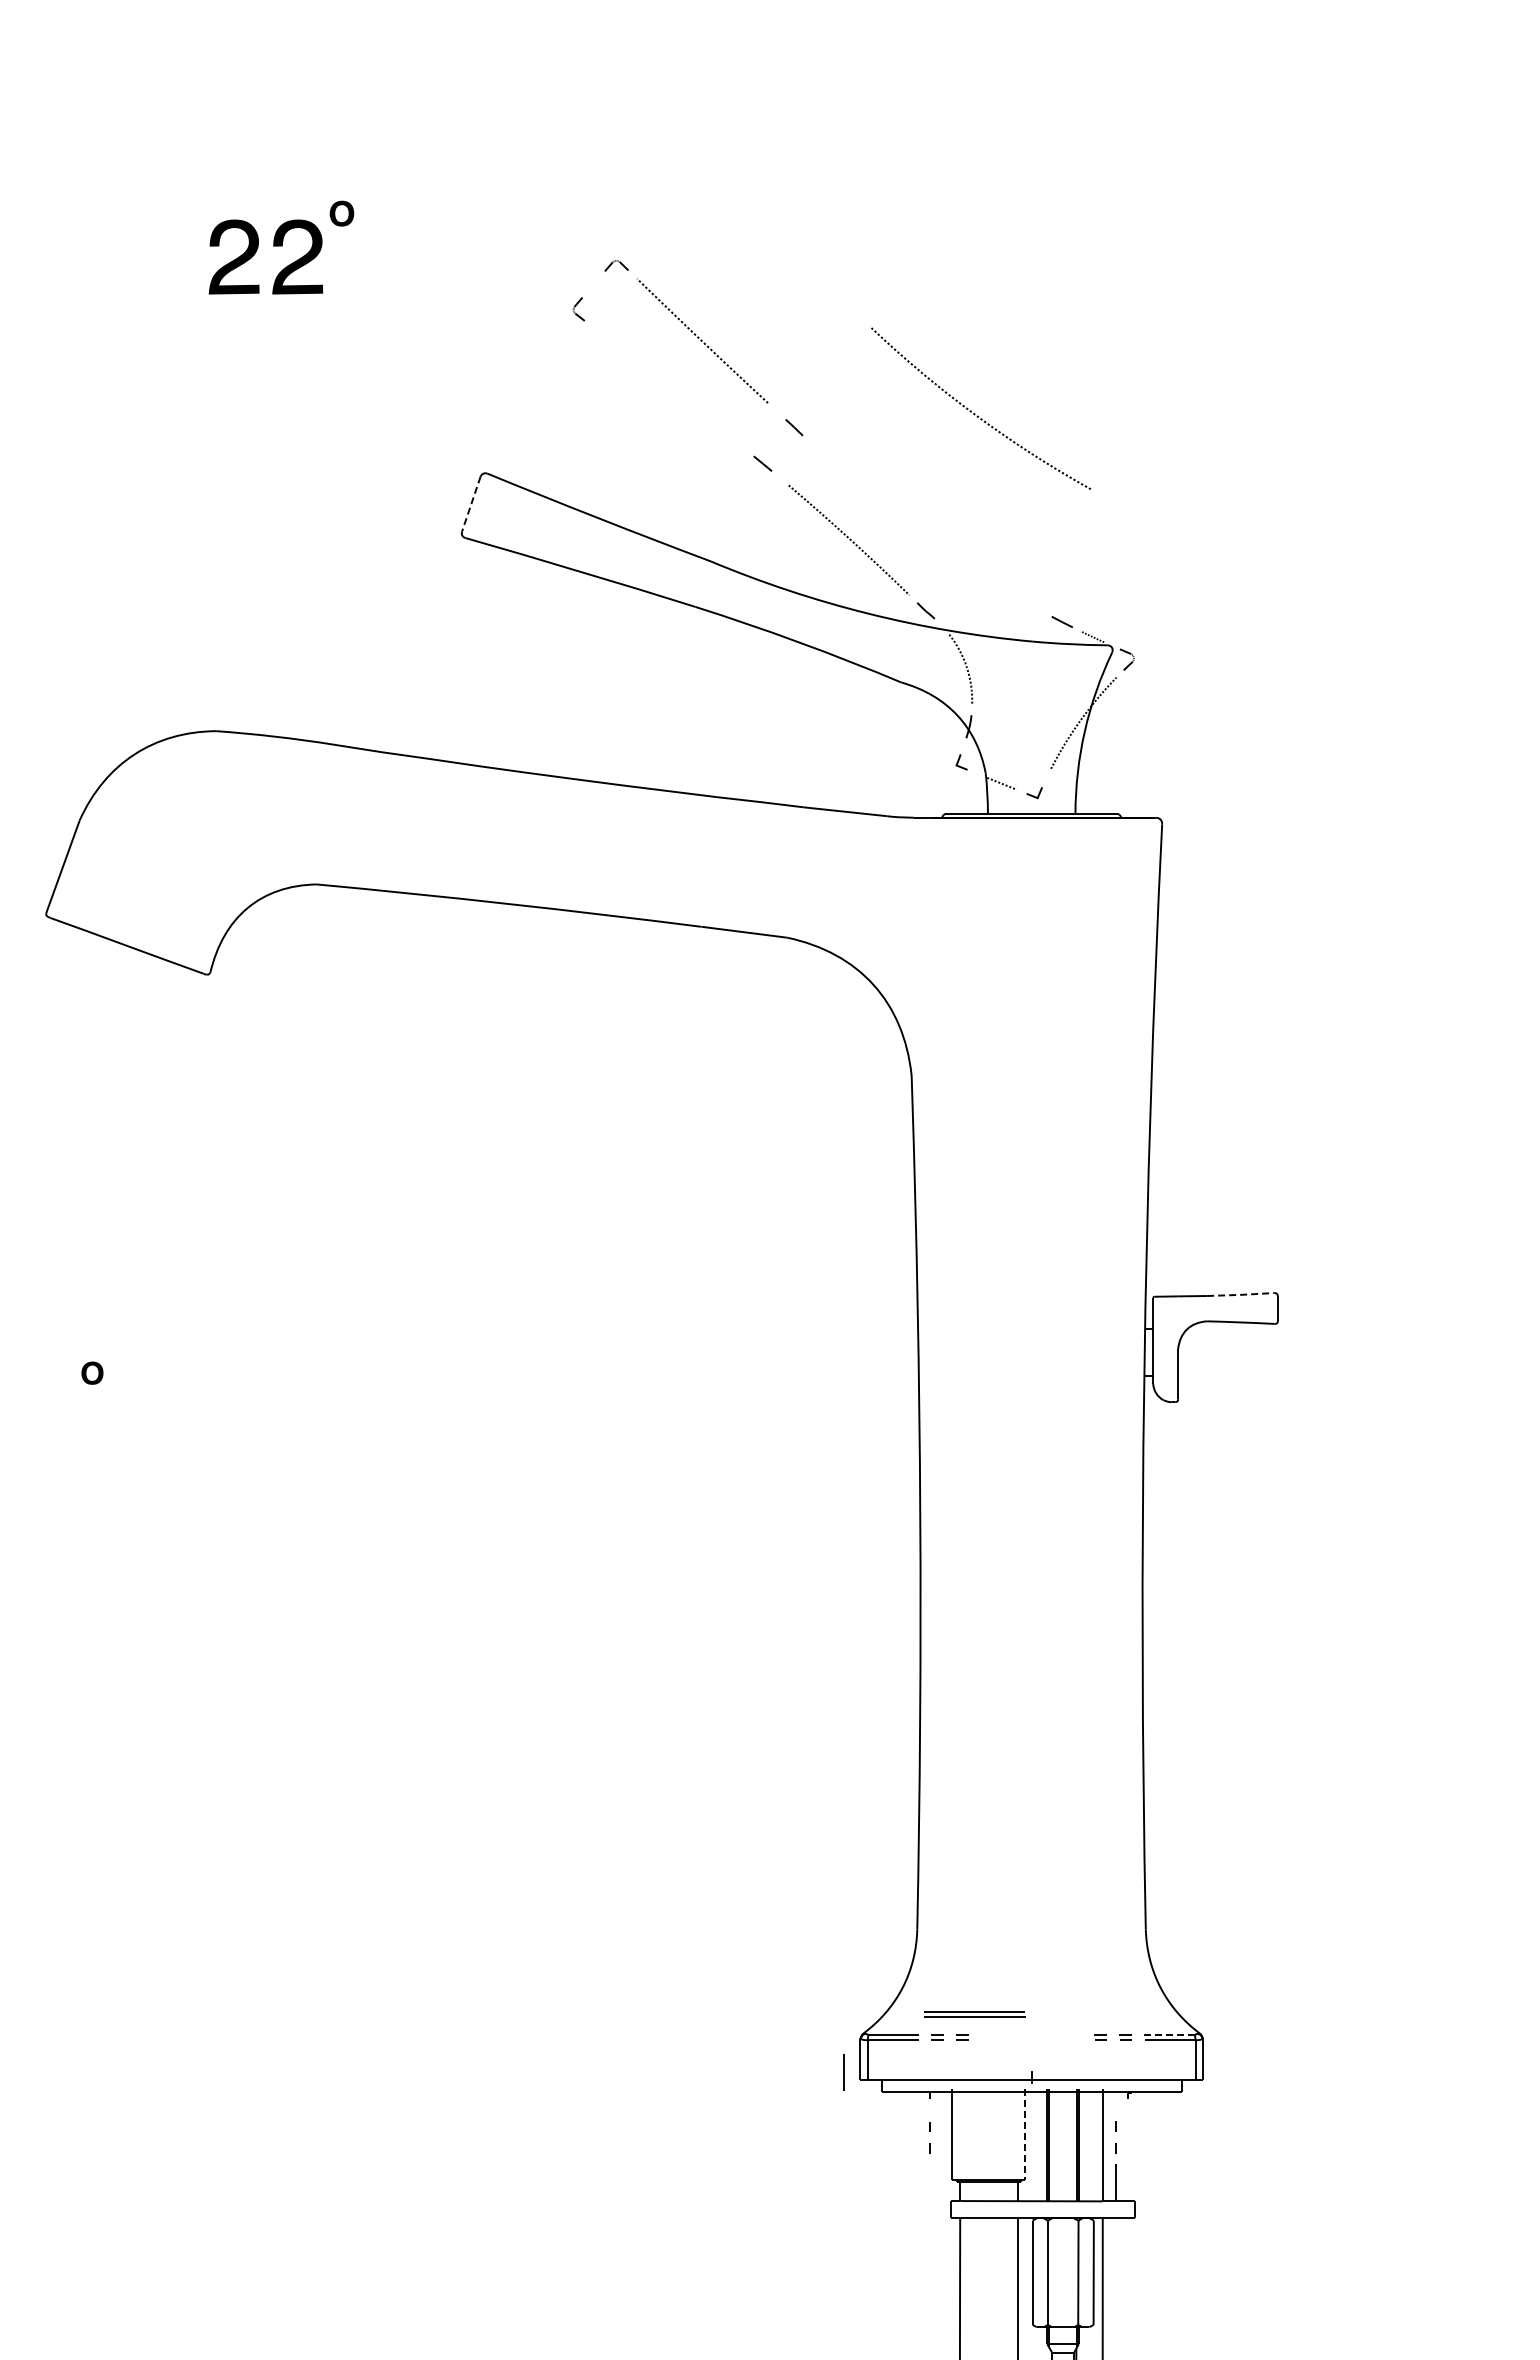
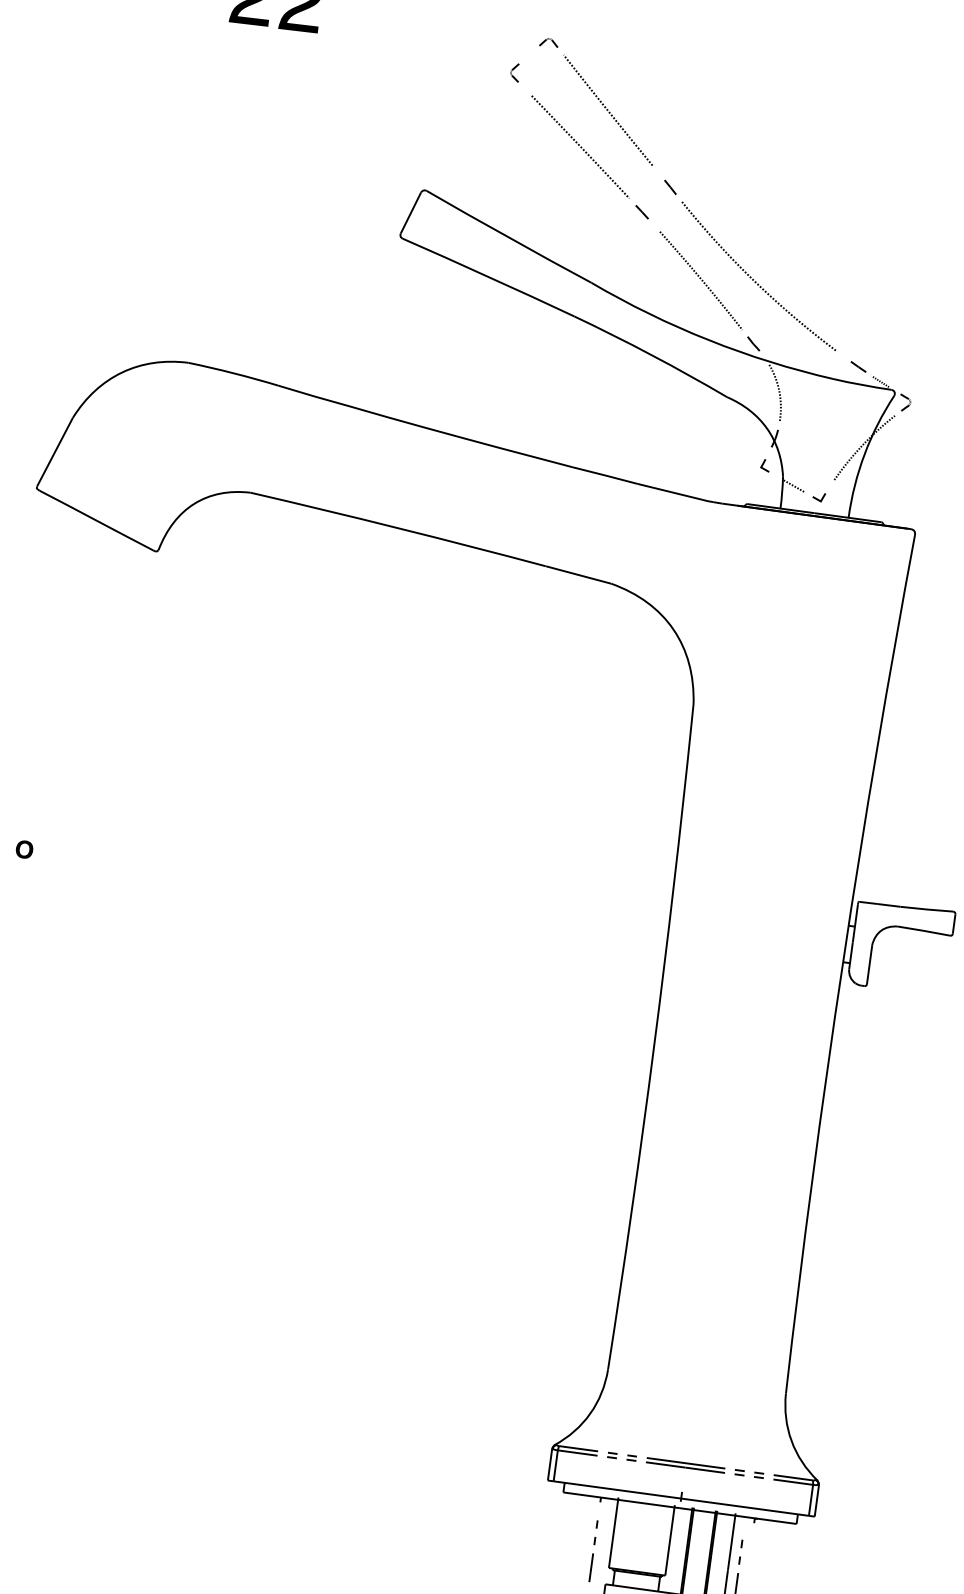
curve: (674, 391) -> (580, 146), added
curve: (975, 413) -> (754, 279), moved
line: (471, 504) -> (411, 213), dashed -> solid
line: (1241, 1294) -> (927, 909), dashed -> solid
part: (974, 2014) -> (685, 1465), moved
line: (1169, 2034) -> (793, 1477), dashed -> solid
line: (843, 2072) -> (590, 1567), moved
line: (1024, 2135) -> (669, 1541), dashed -> solid

